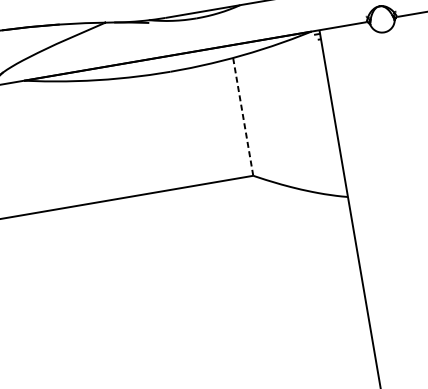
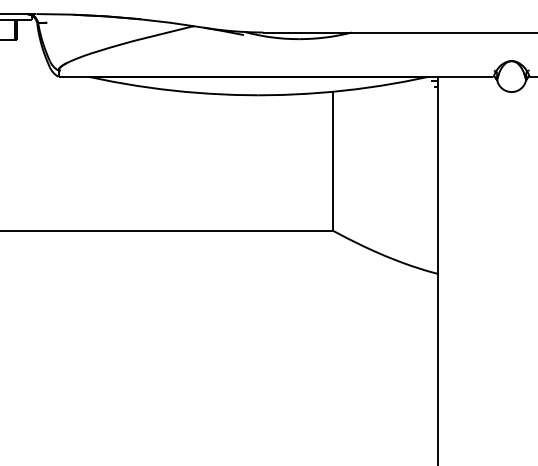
line: (243, 116) -> (333, 161), dashed -> solid

